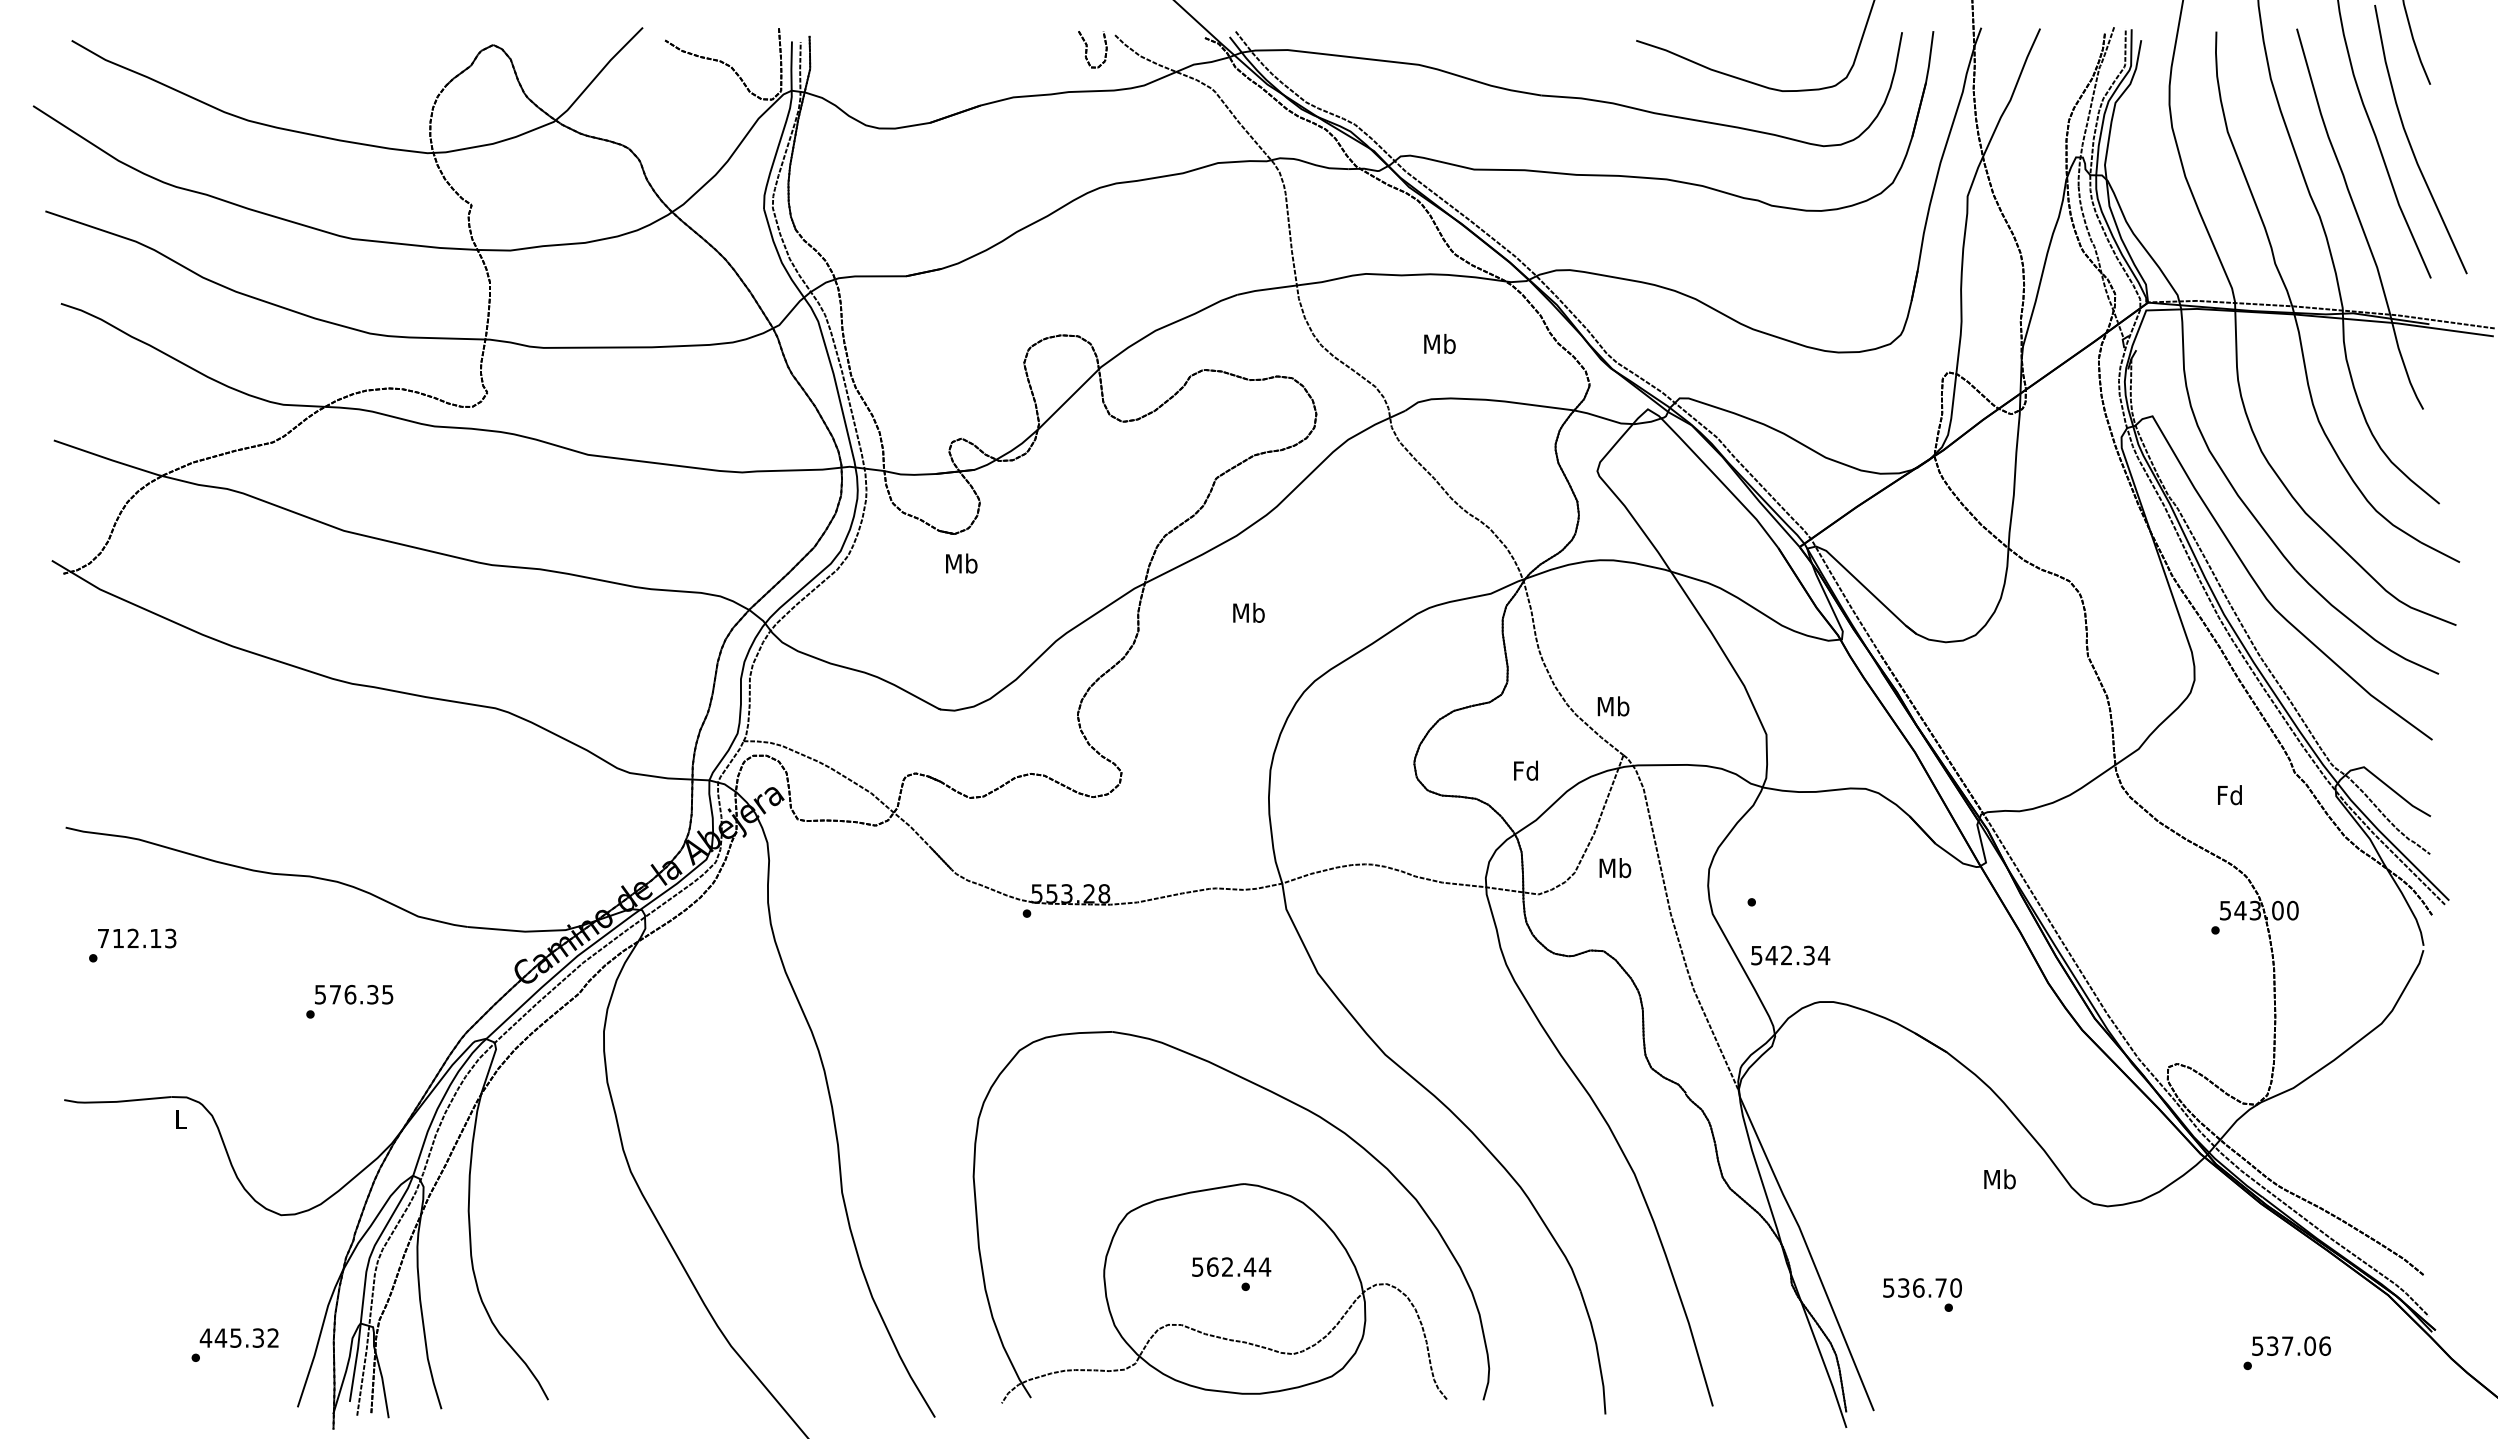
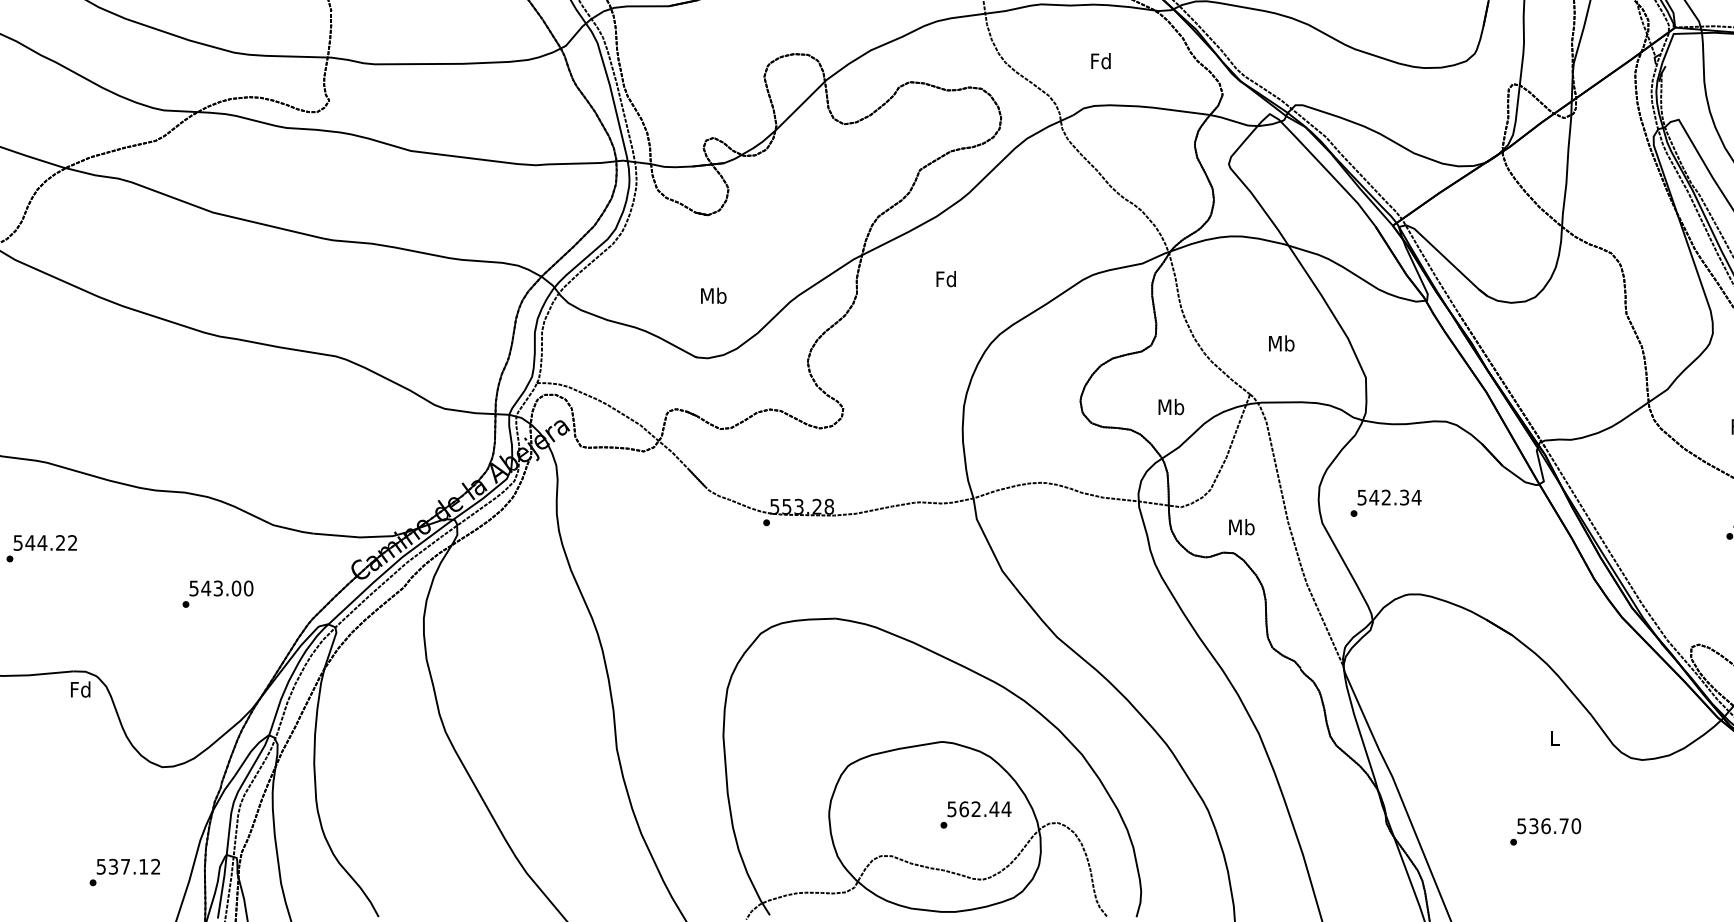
text: (1439, 343) -> (1100, 60), Mb -> Fd
text: (961, 563) -> (713, 295), moved
text: (1248, 612) -> (946, 278), Mb -> Fd
text: (1613, 706) -> (1281, 343), moved
text: (1526, 770) -> (1171, 406), Fd -> Mb
text: (1615, 868) -> (1241, 527), moved
text: (136, 938) -> (44, 542), 712.13 -> 544.22
text: (1790, 955) -> (1389, 497), moved
text: (361, 994) -> (227, 588), 576.35 -> 543.00
text: (180, 1119) -> (80, 689), L -> Fd
text: (1999, 1179) -> (1554, 738), Mb -> L
text: (1231, 1266) -> (979, 808), moved
text: (1922, 1287) -> (1549, 825), moved
text: (231, 1337) -> (121, 866), 445.32 -> 537.12

